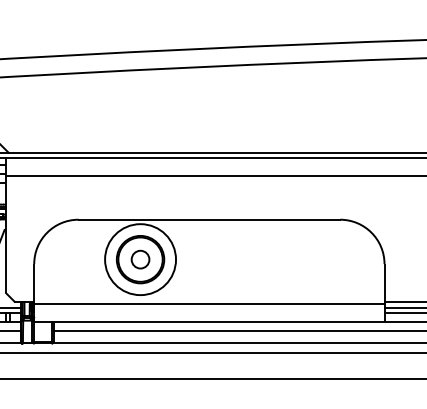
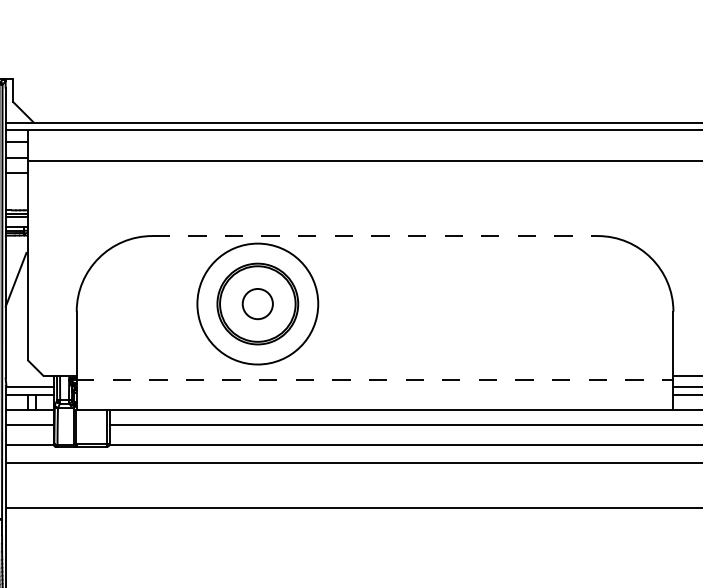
line: (209, 219) -> (375, 235), solid -> dashed
line: (209, 304) -> (375, 380), solid -> dashed

